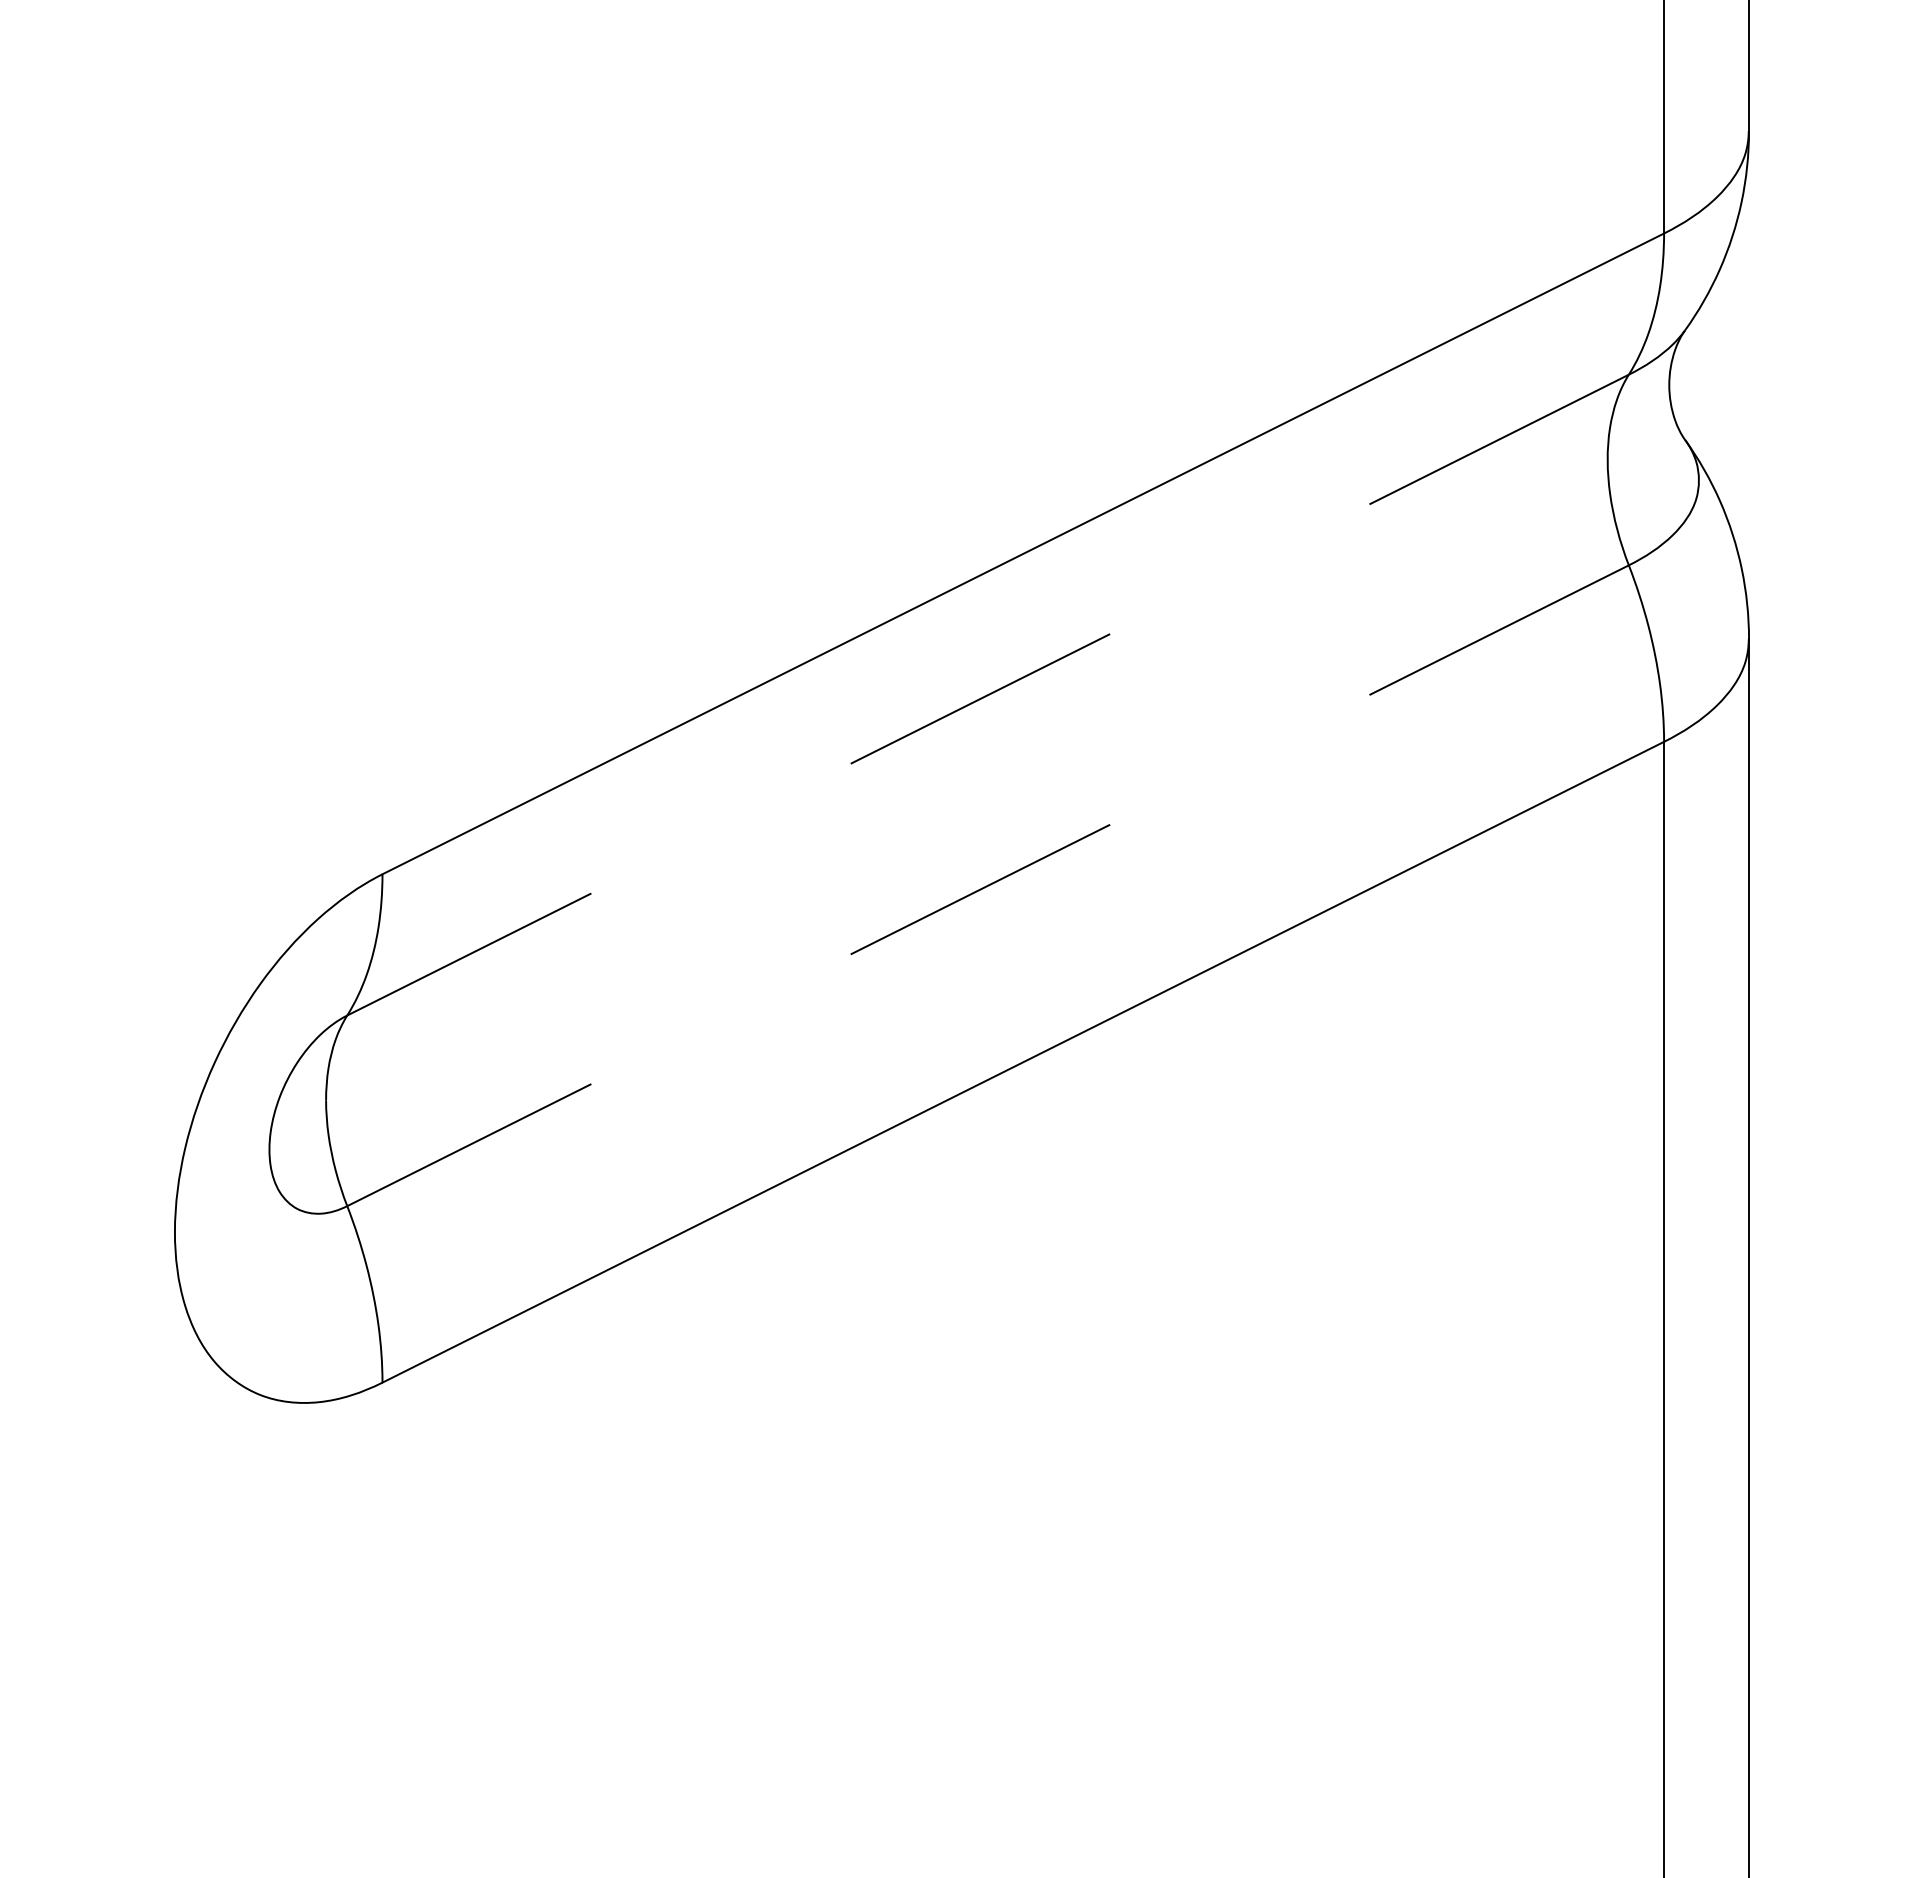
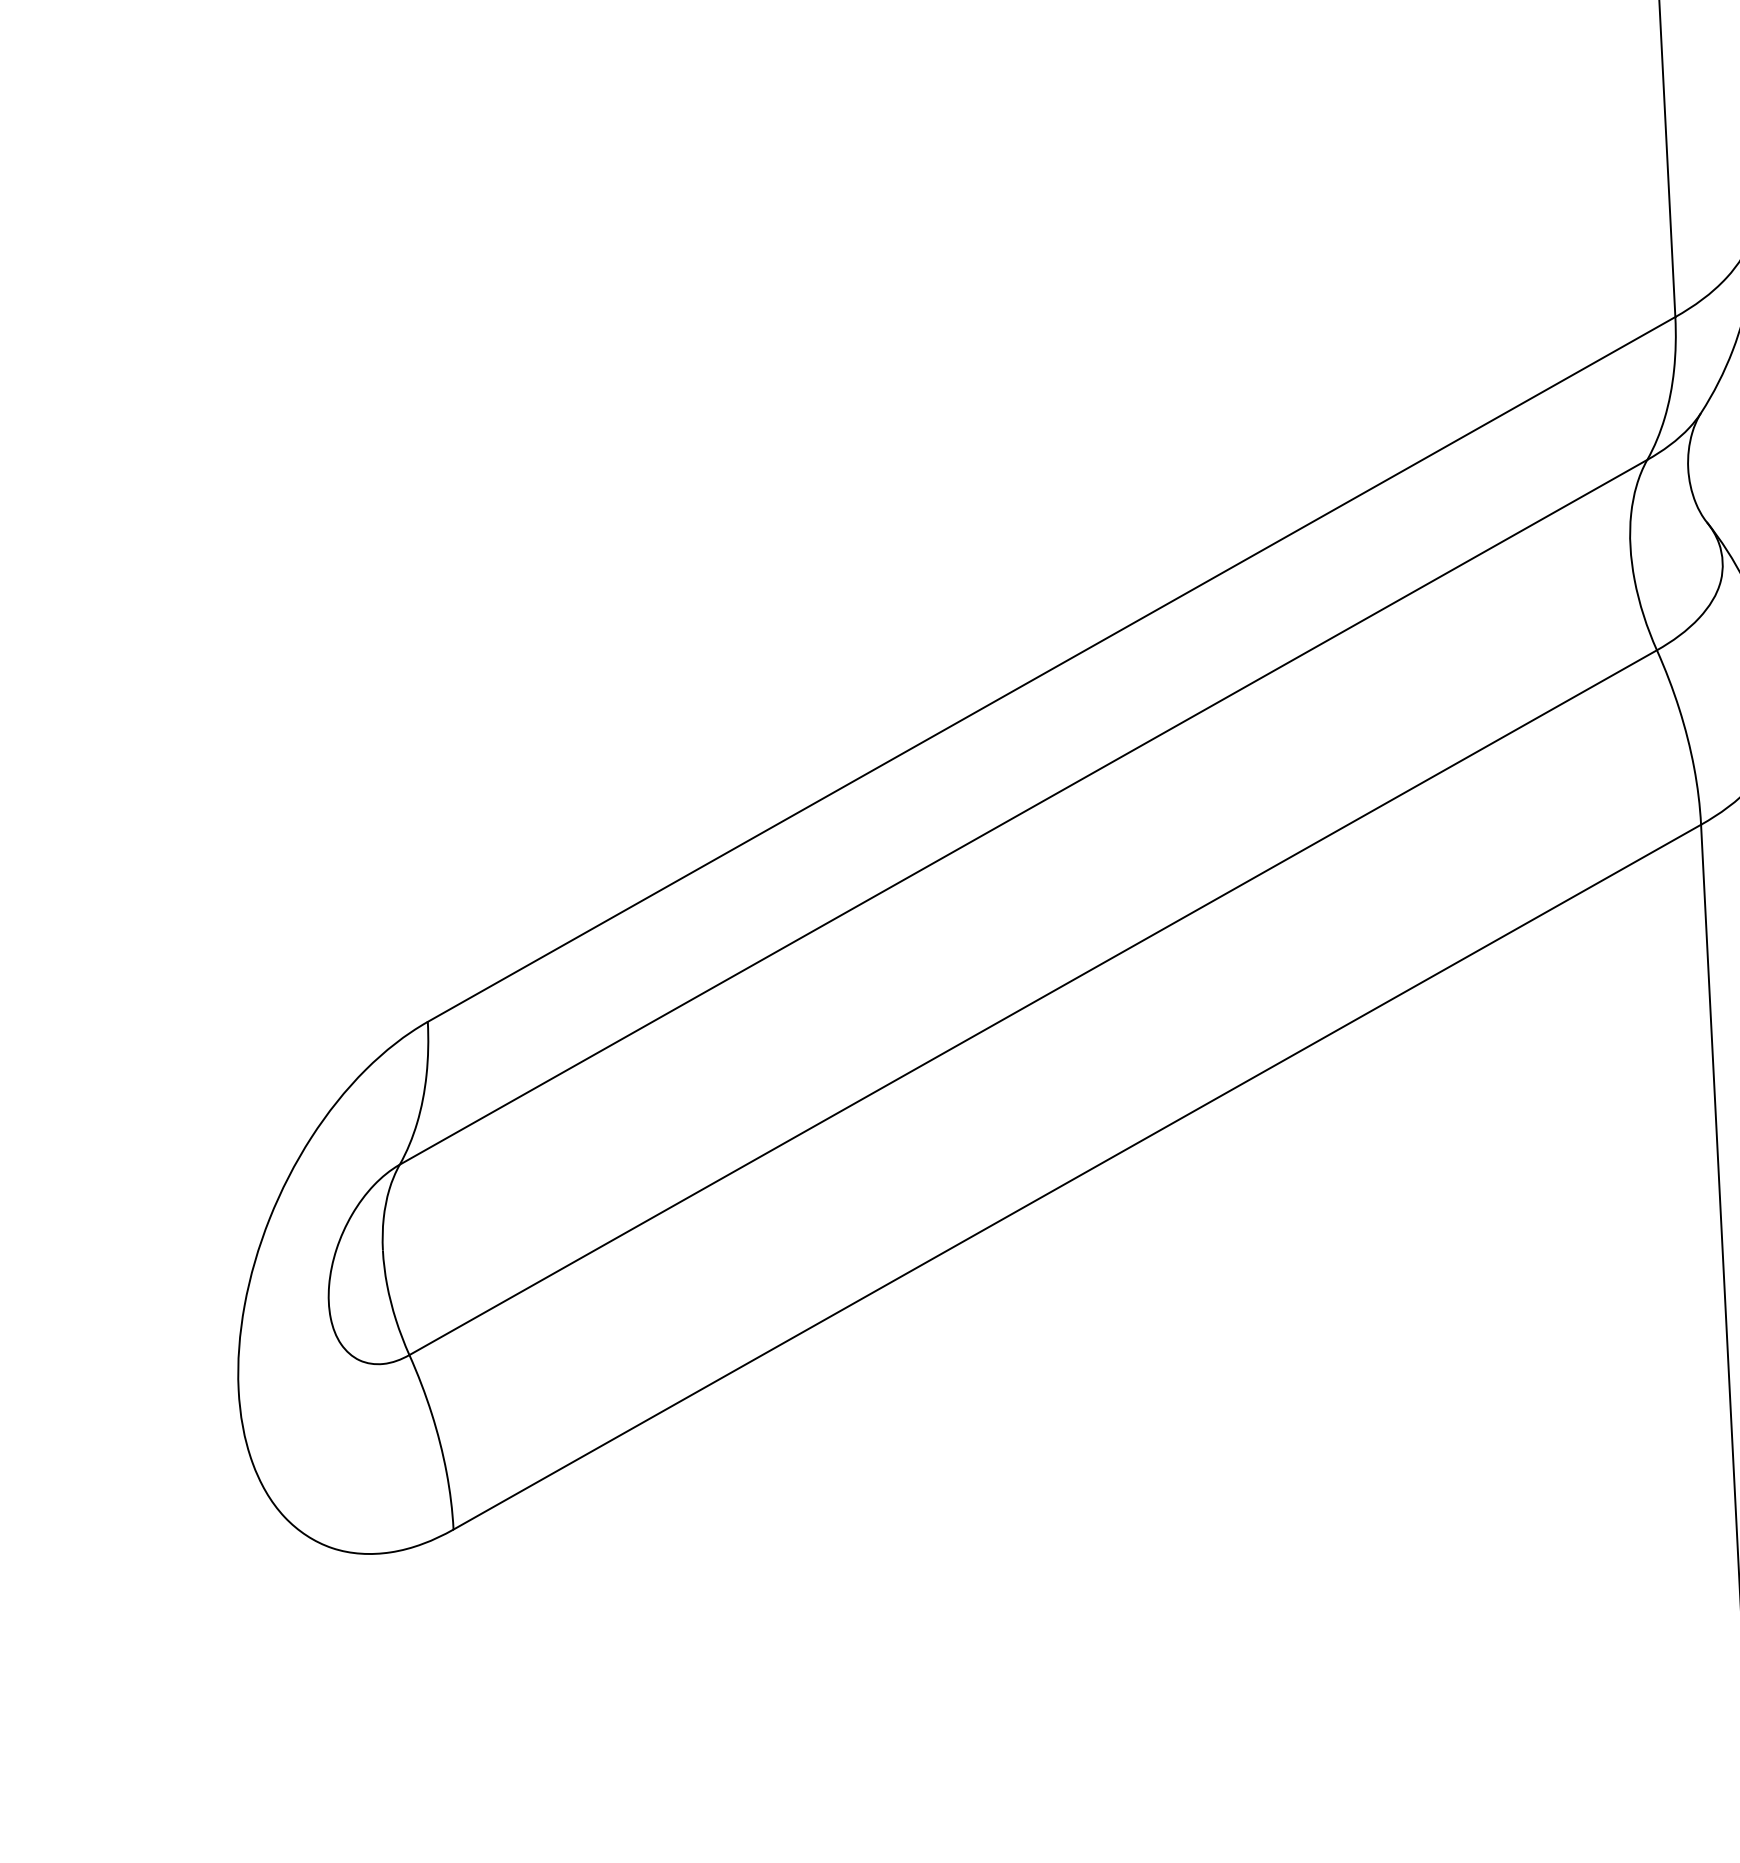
line: (987, 695) -> (1023, 812), dashed -> solid
line: (987, 885) -> (1032, 1002), dashed -> solid

